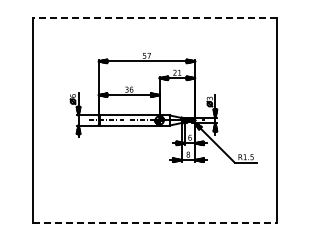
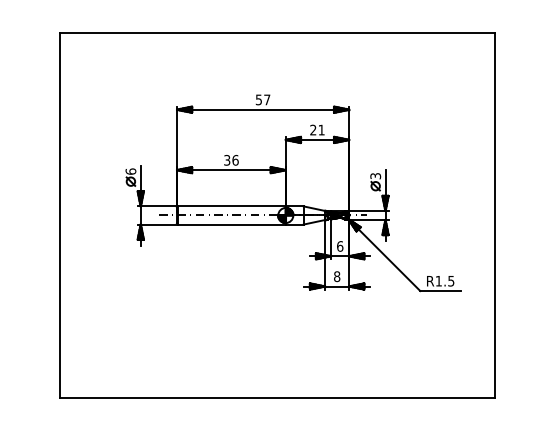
line: (154, 18) -> (276, 32), dashed -> solid
line: (154, 222) -> (276, 398), dashed -> solid

